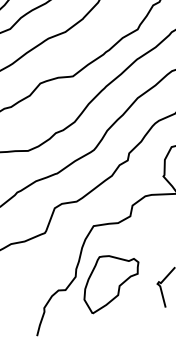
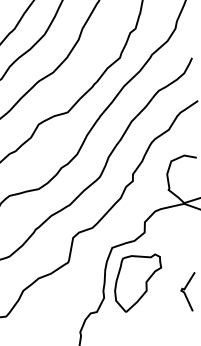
part: (111, 284) -> (138, 282), moved

